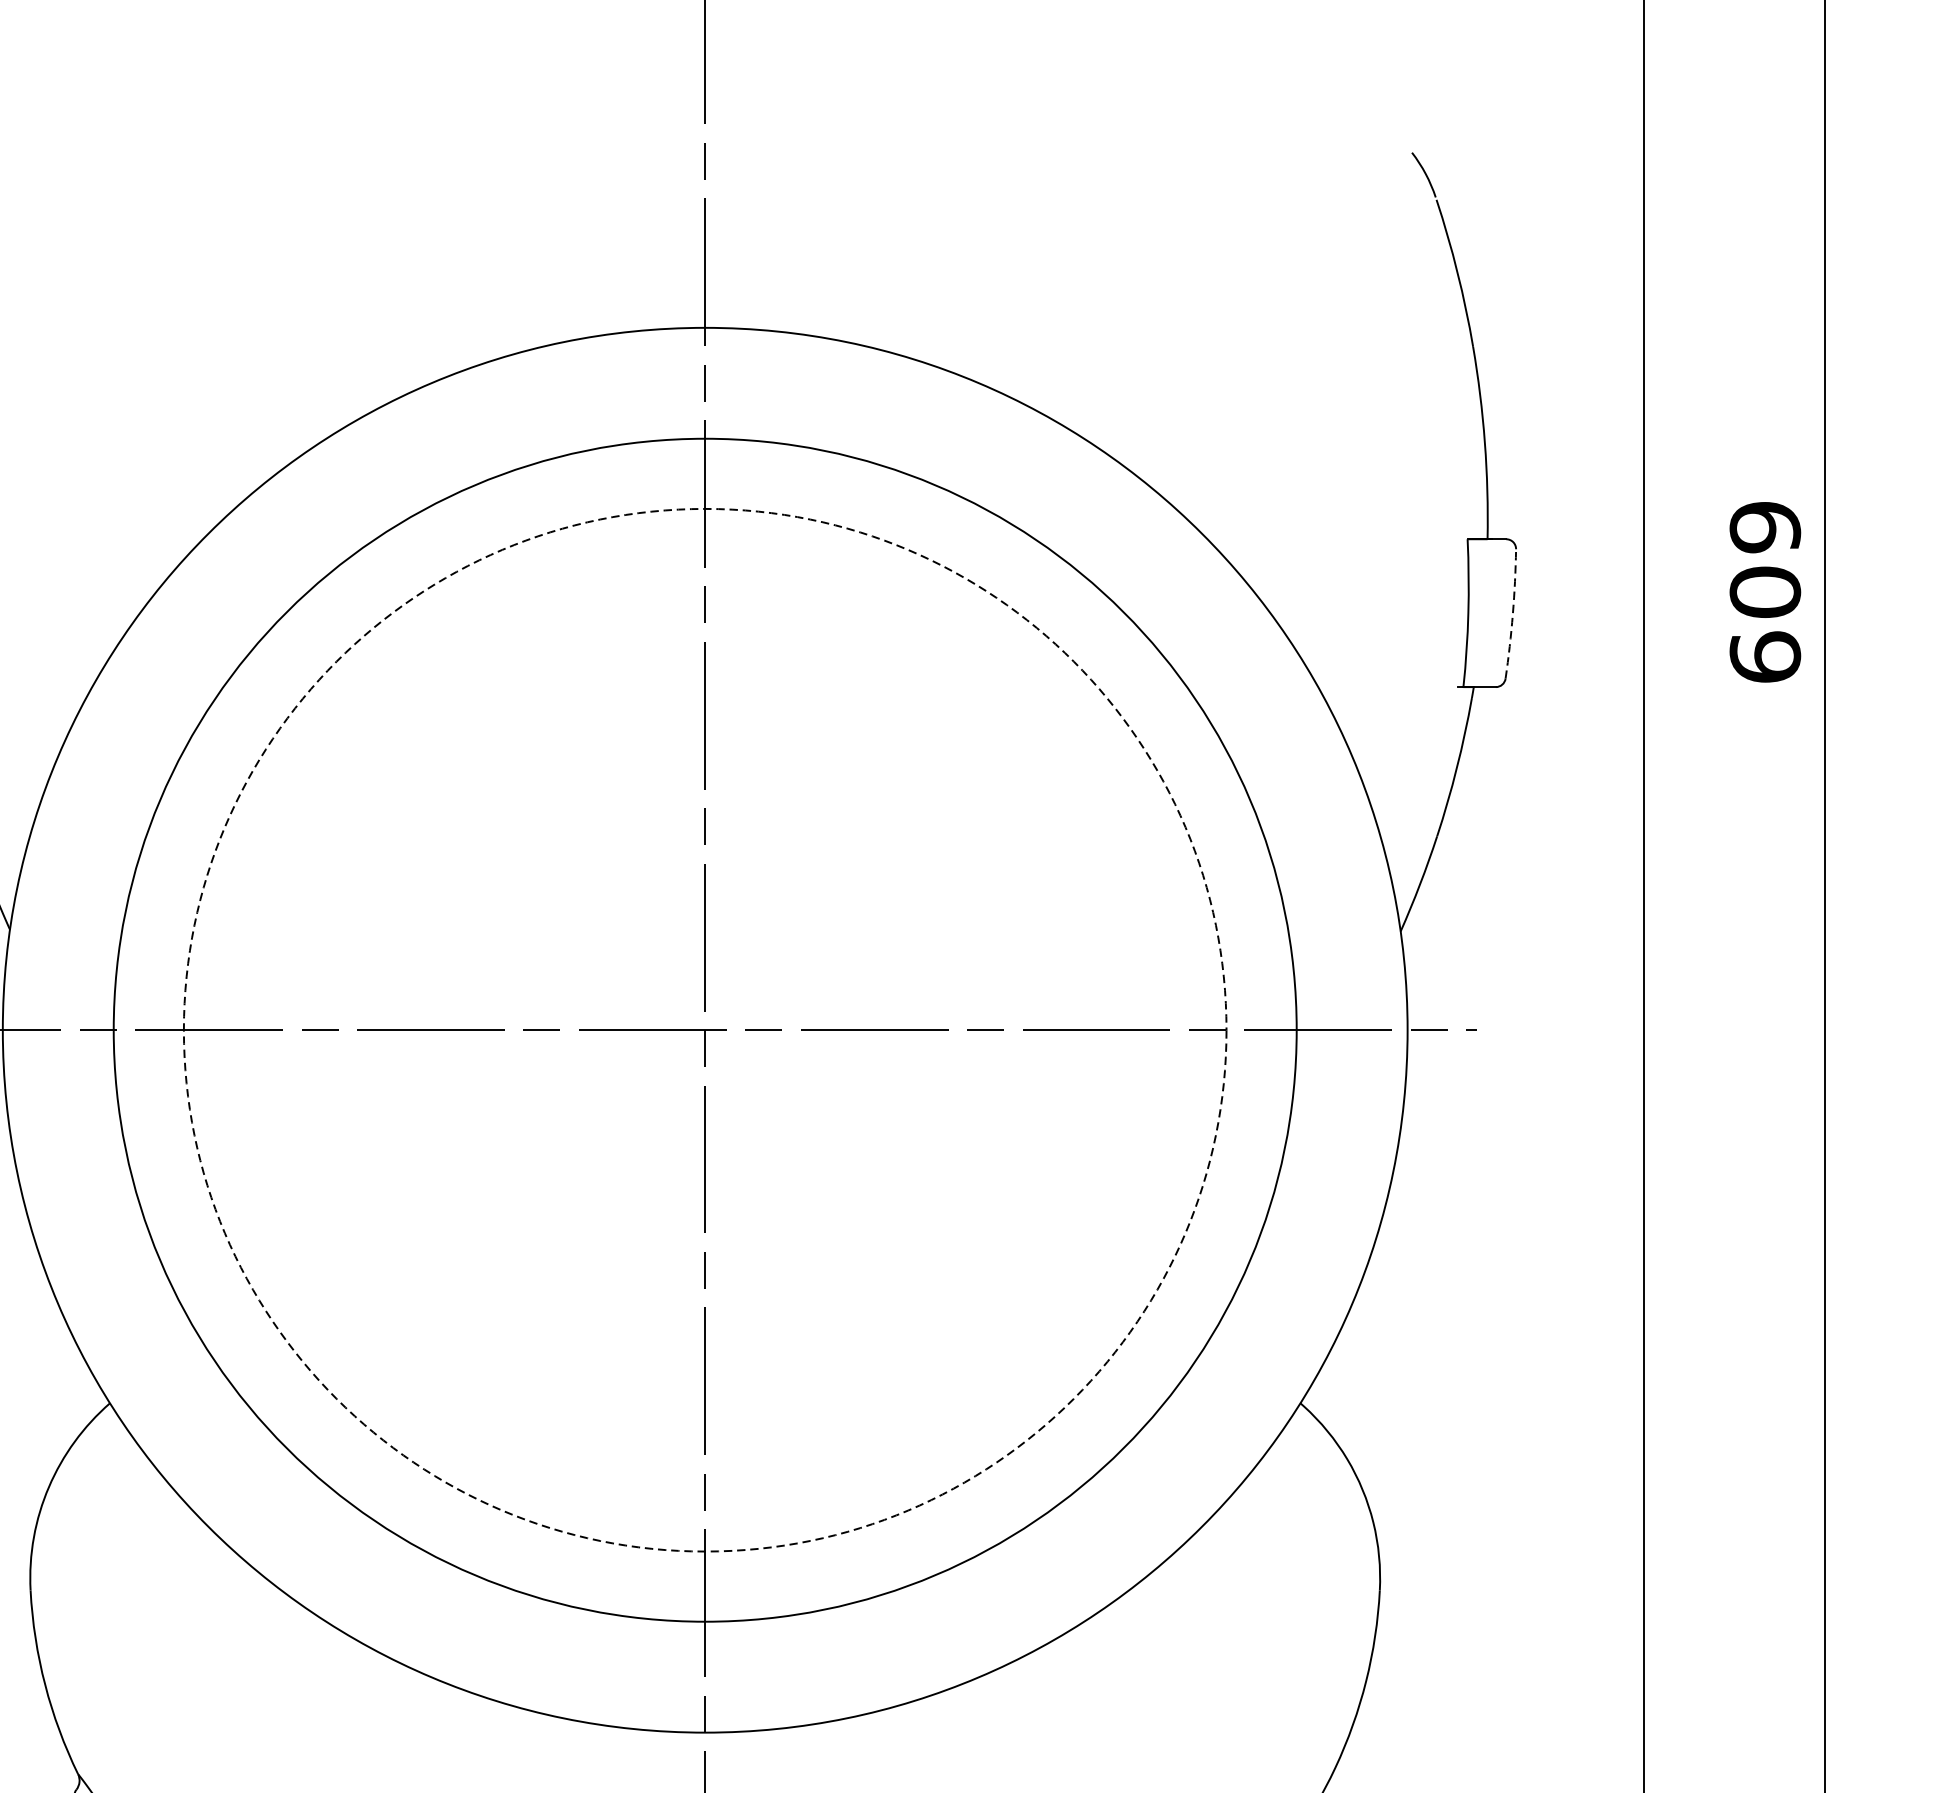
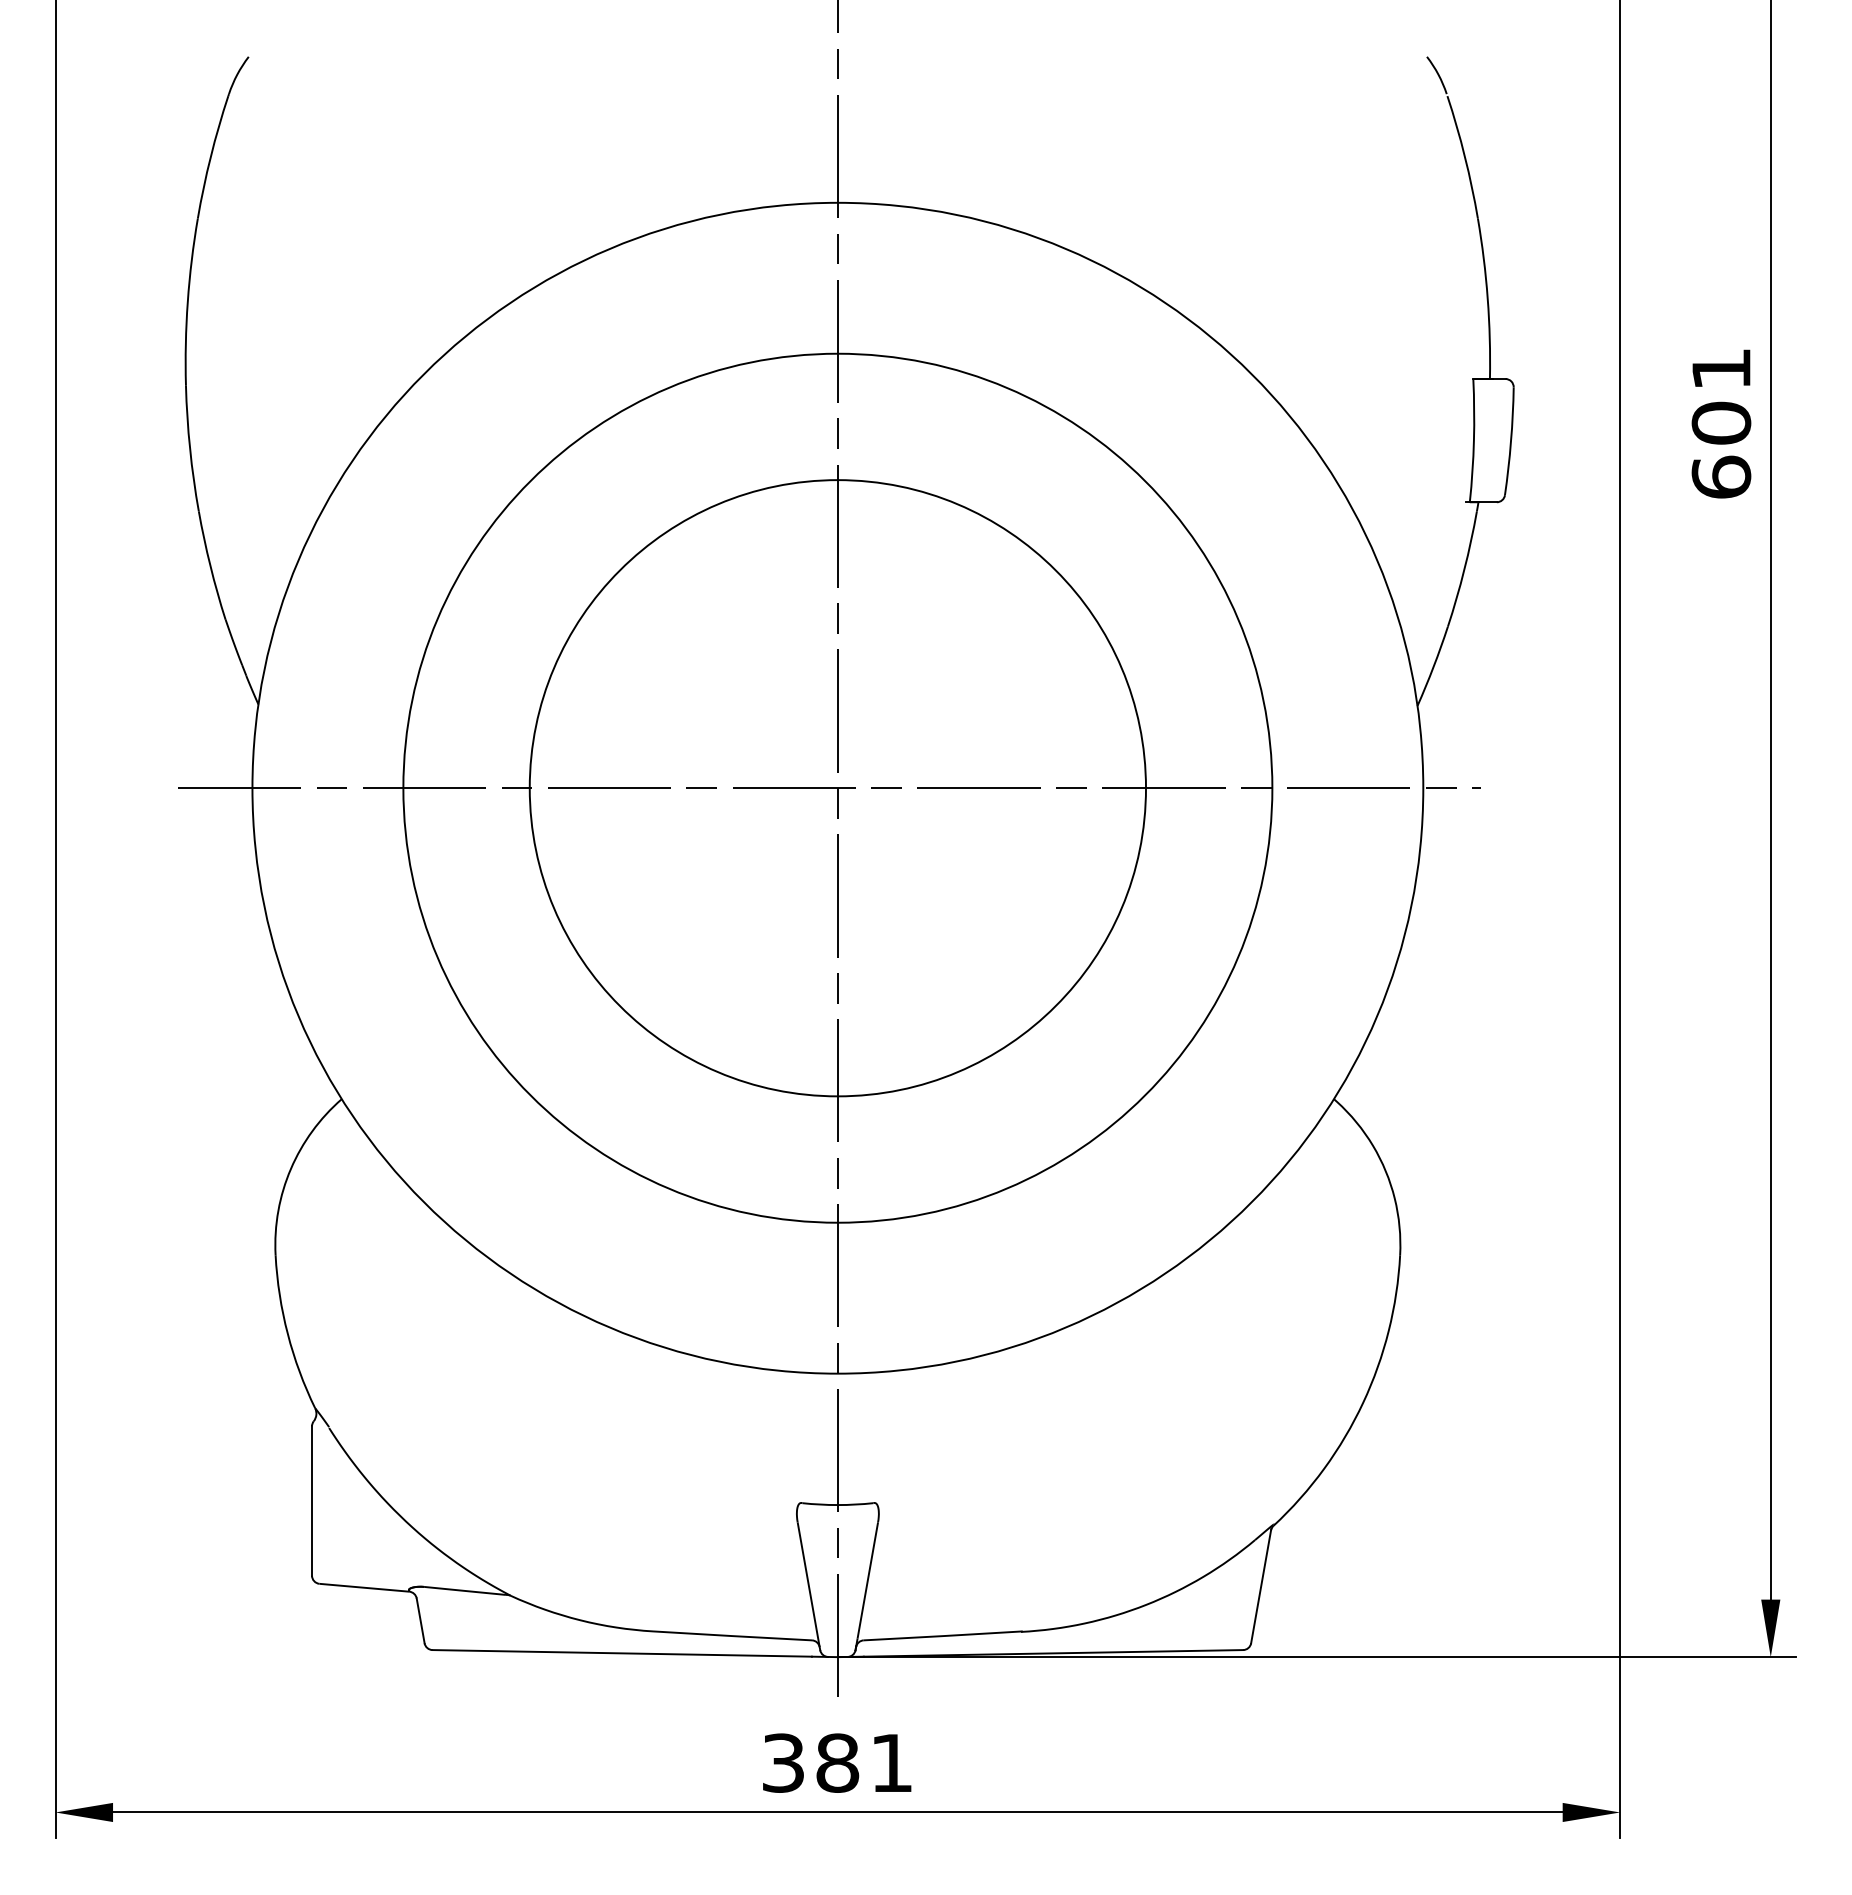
text: (1765, 527) -> (1721, 369), 609 -> 601
arc: (1513, 614) -> (1511, 441), dashed -> solid
circle: (704, 1029) -> (837, 787), dashed -> solid
circle: (704, 1030) -> (837, 788), size x0.62

